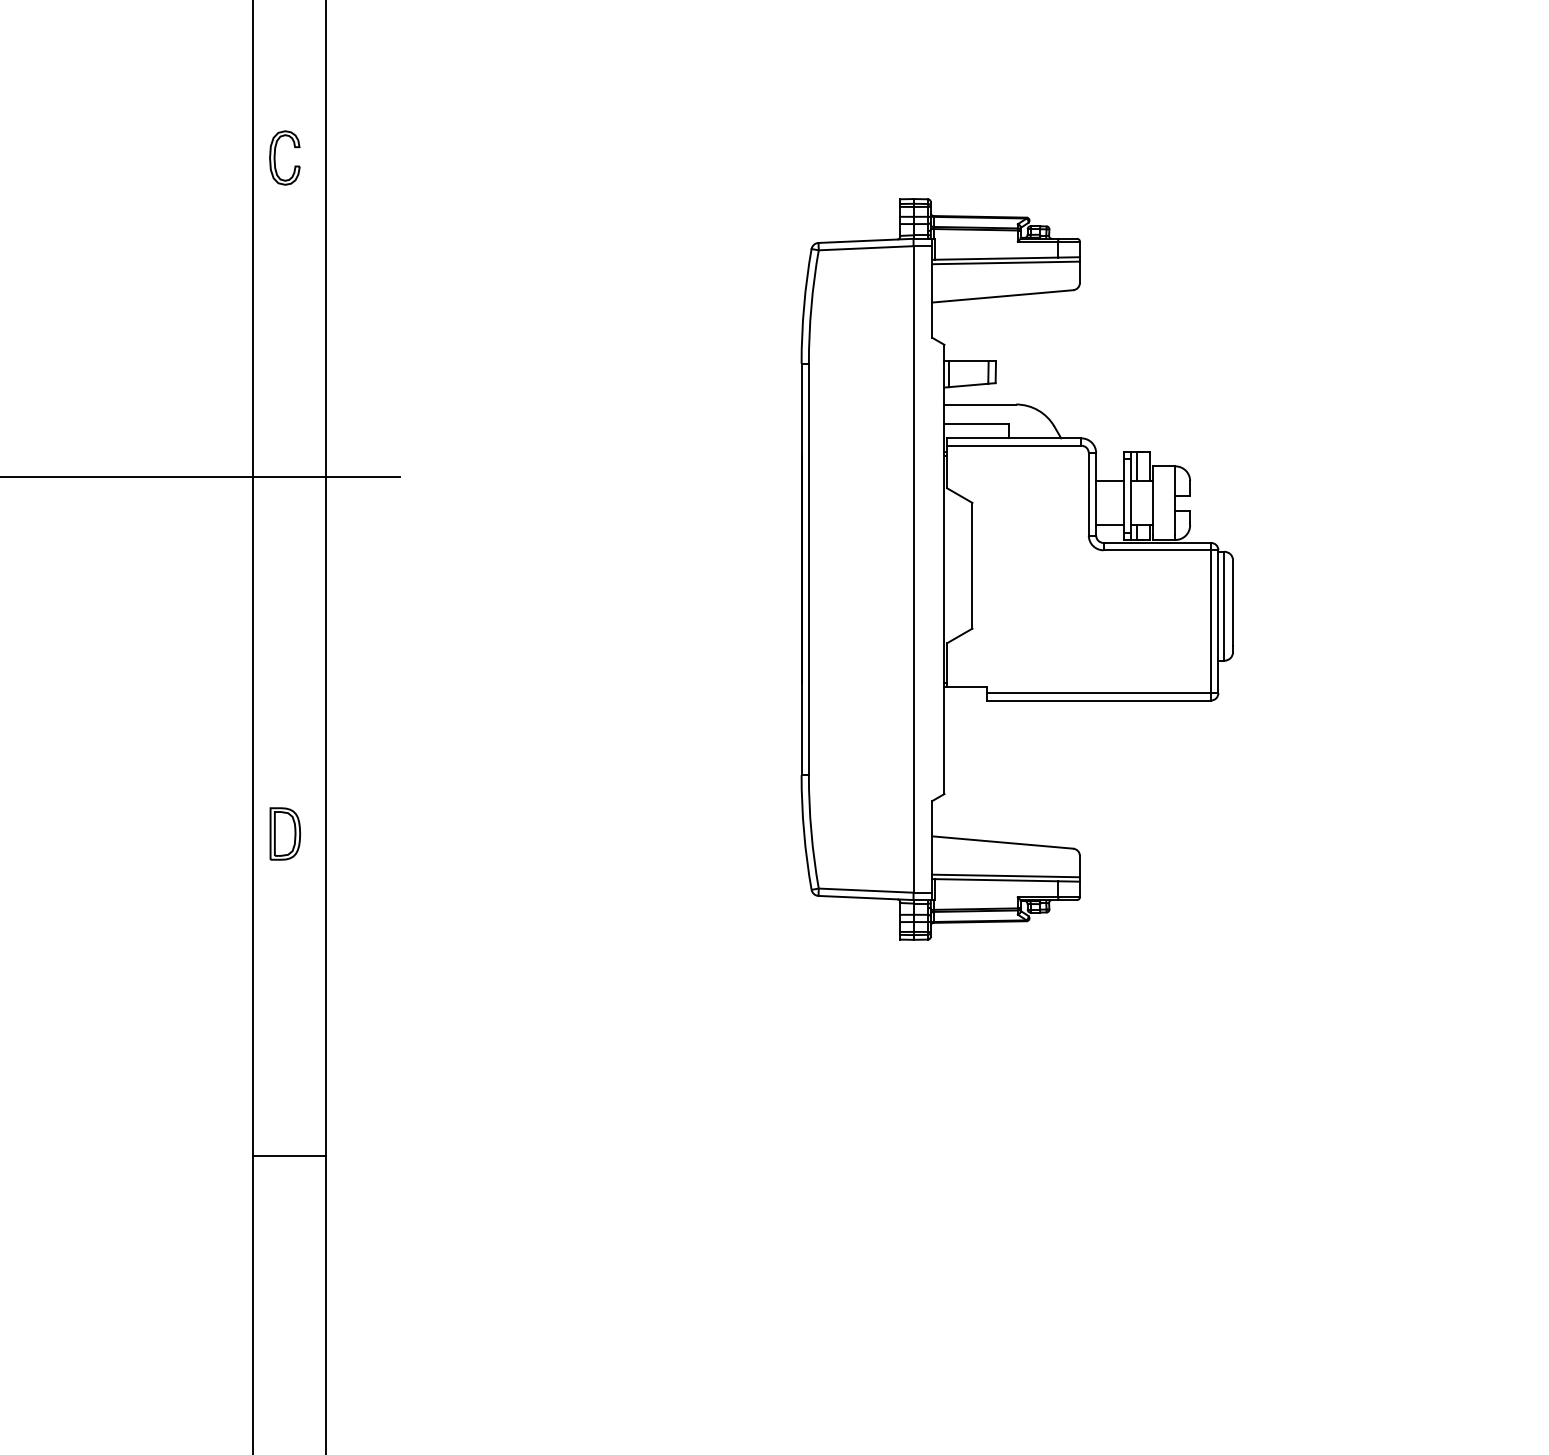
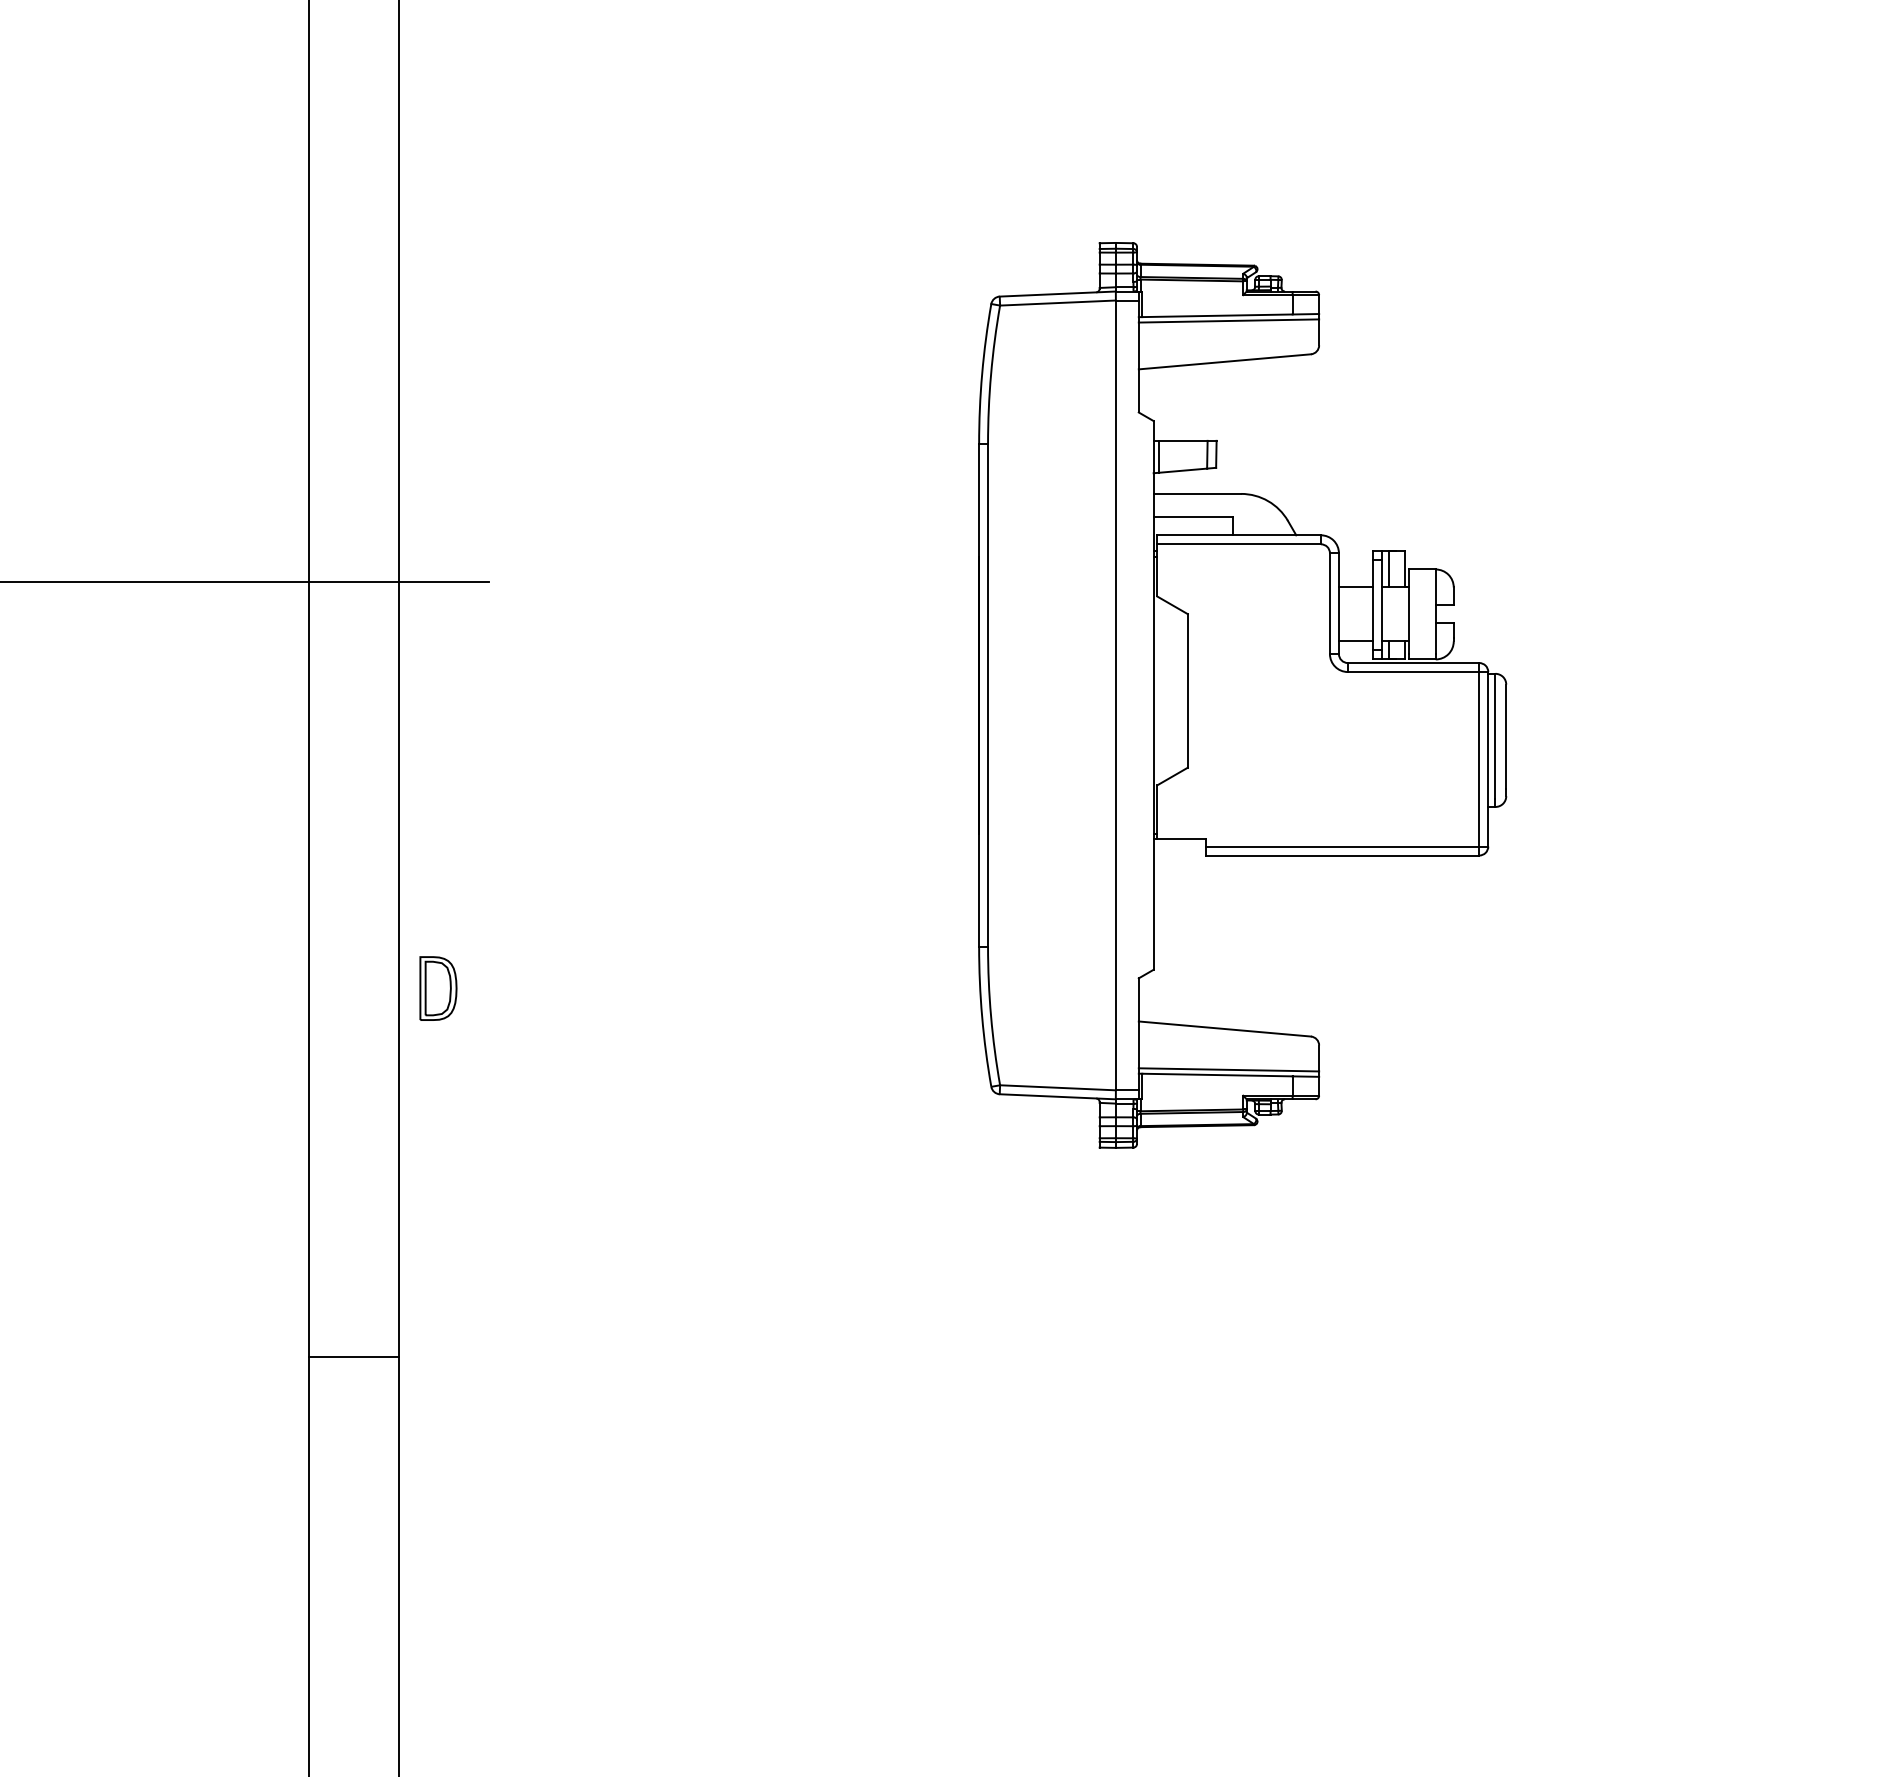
part: (275, 157) -> (336, 192), removed
part: (285, 833) -> (438, 988), moved
line: (289, 1156) -> (353, 1356), moved

